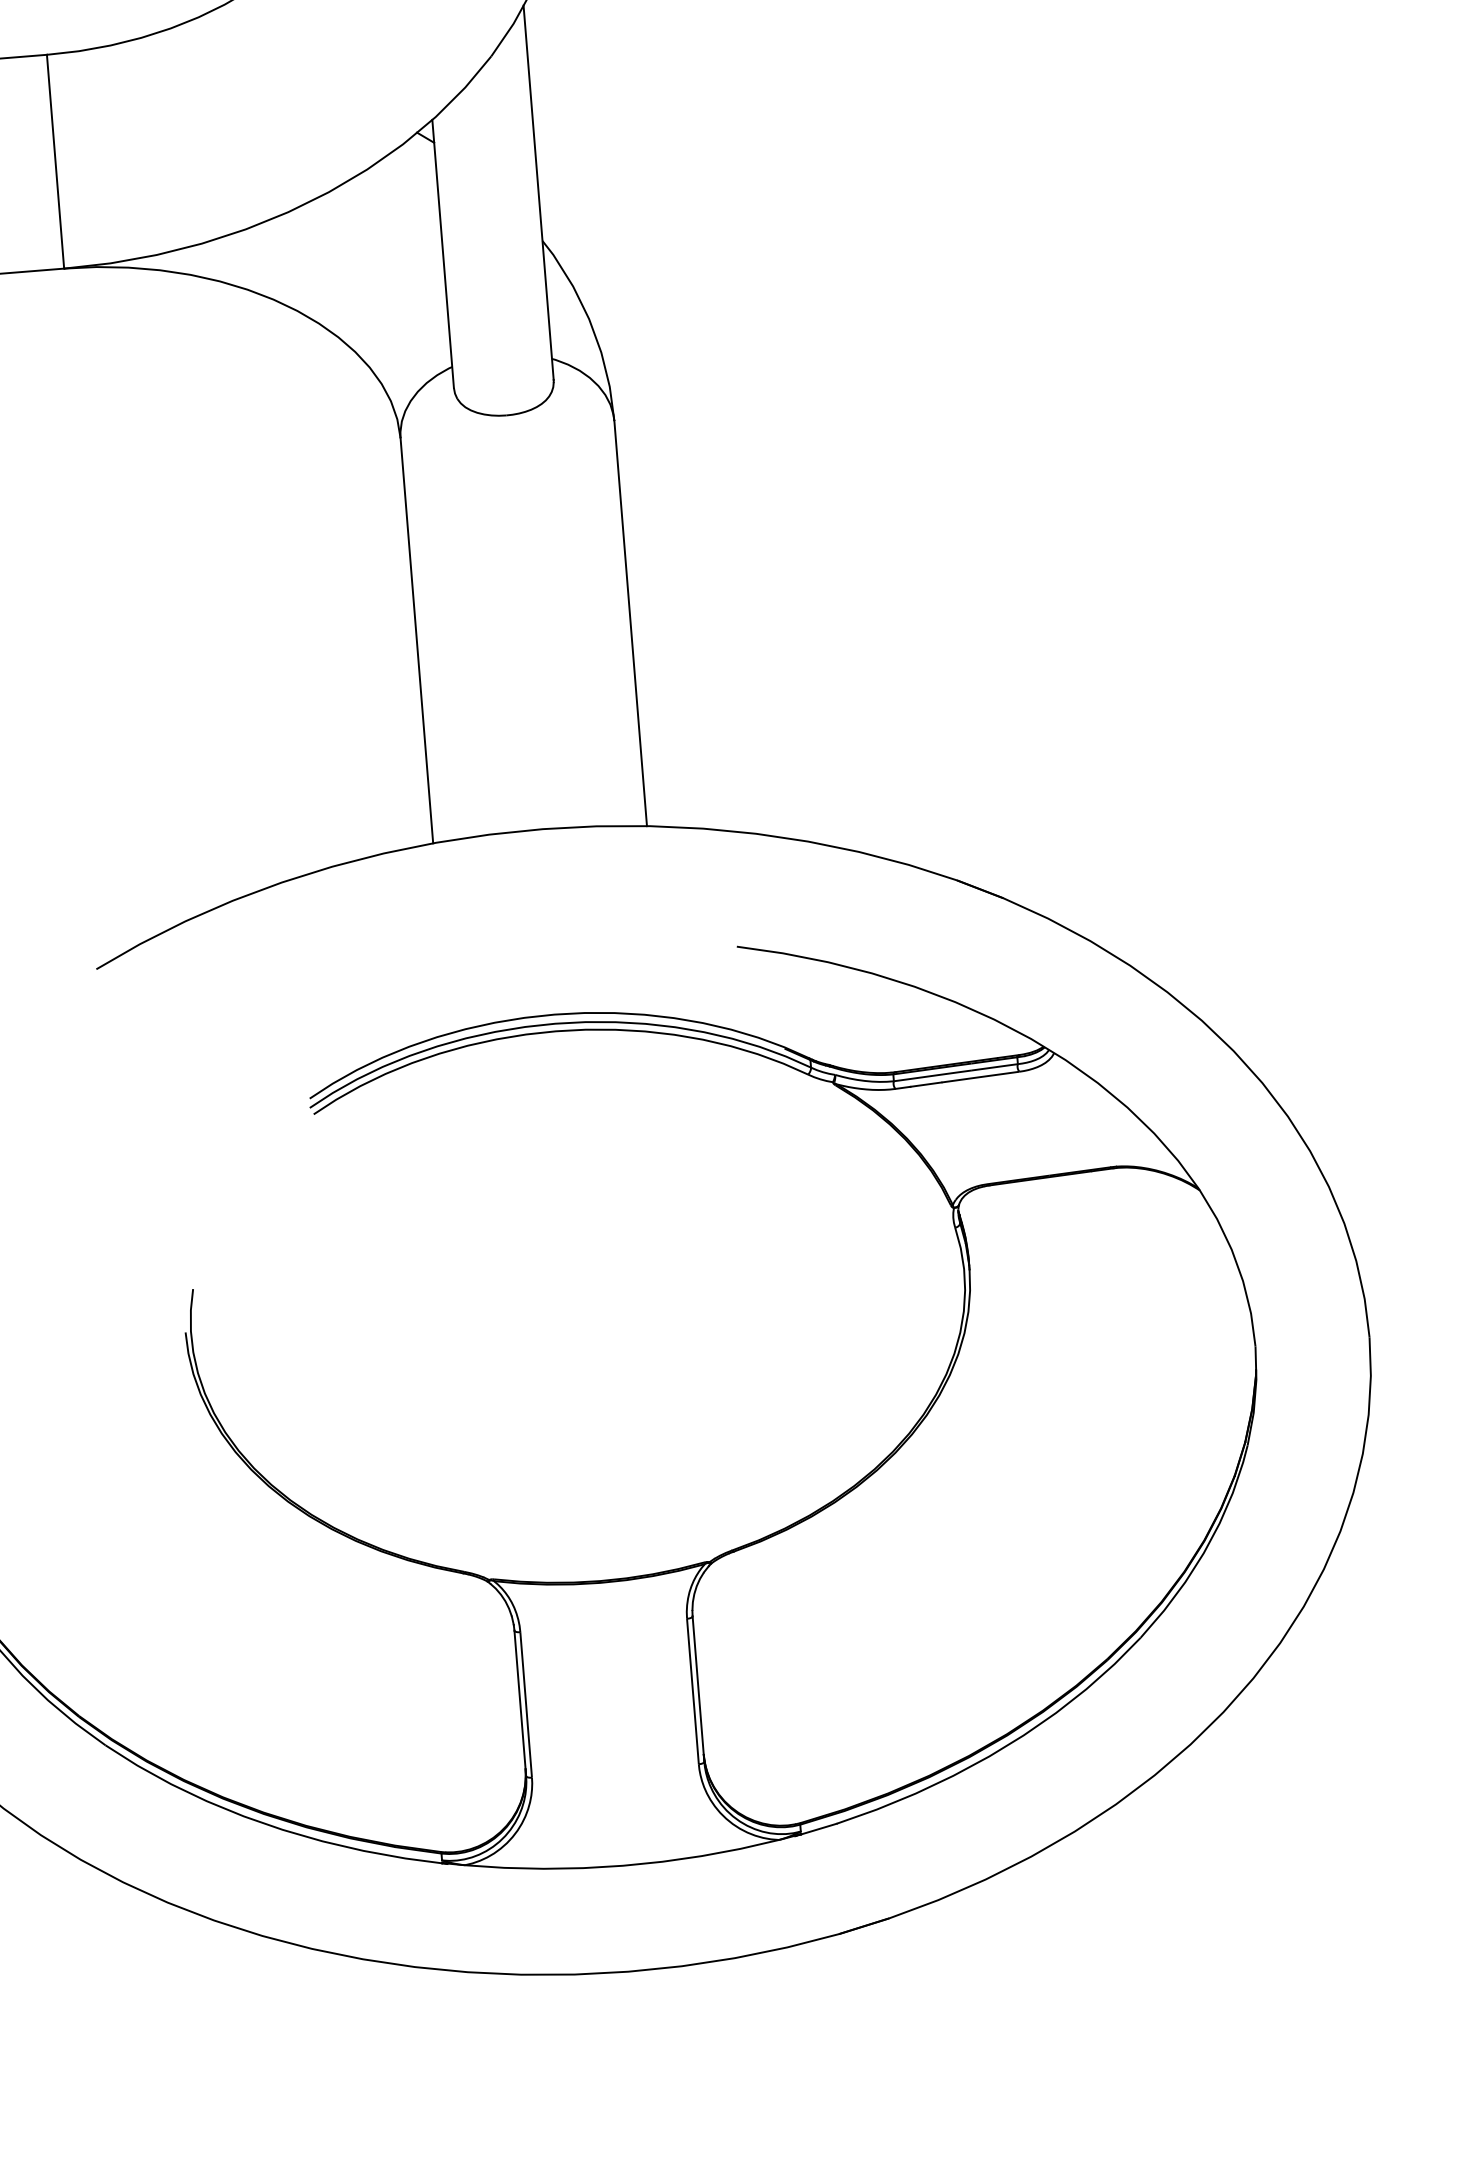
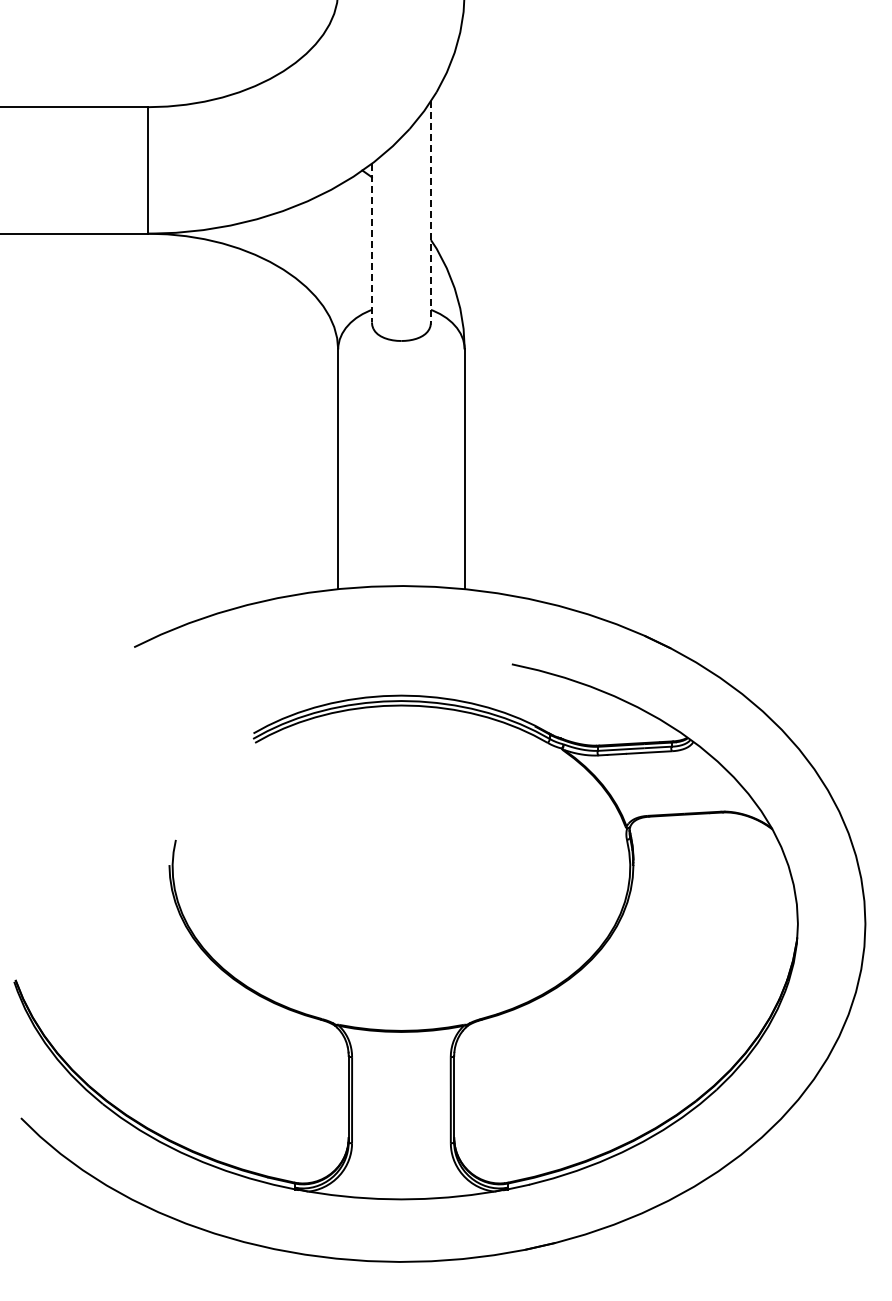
line: (537, 192) -> (430, 211), solid -> dashed
line: (442, 254) -> (371, 243), solid -> dashed

